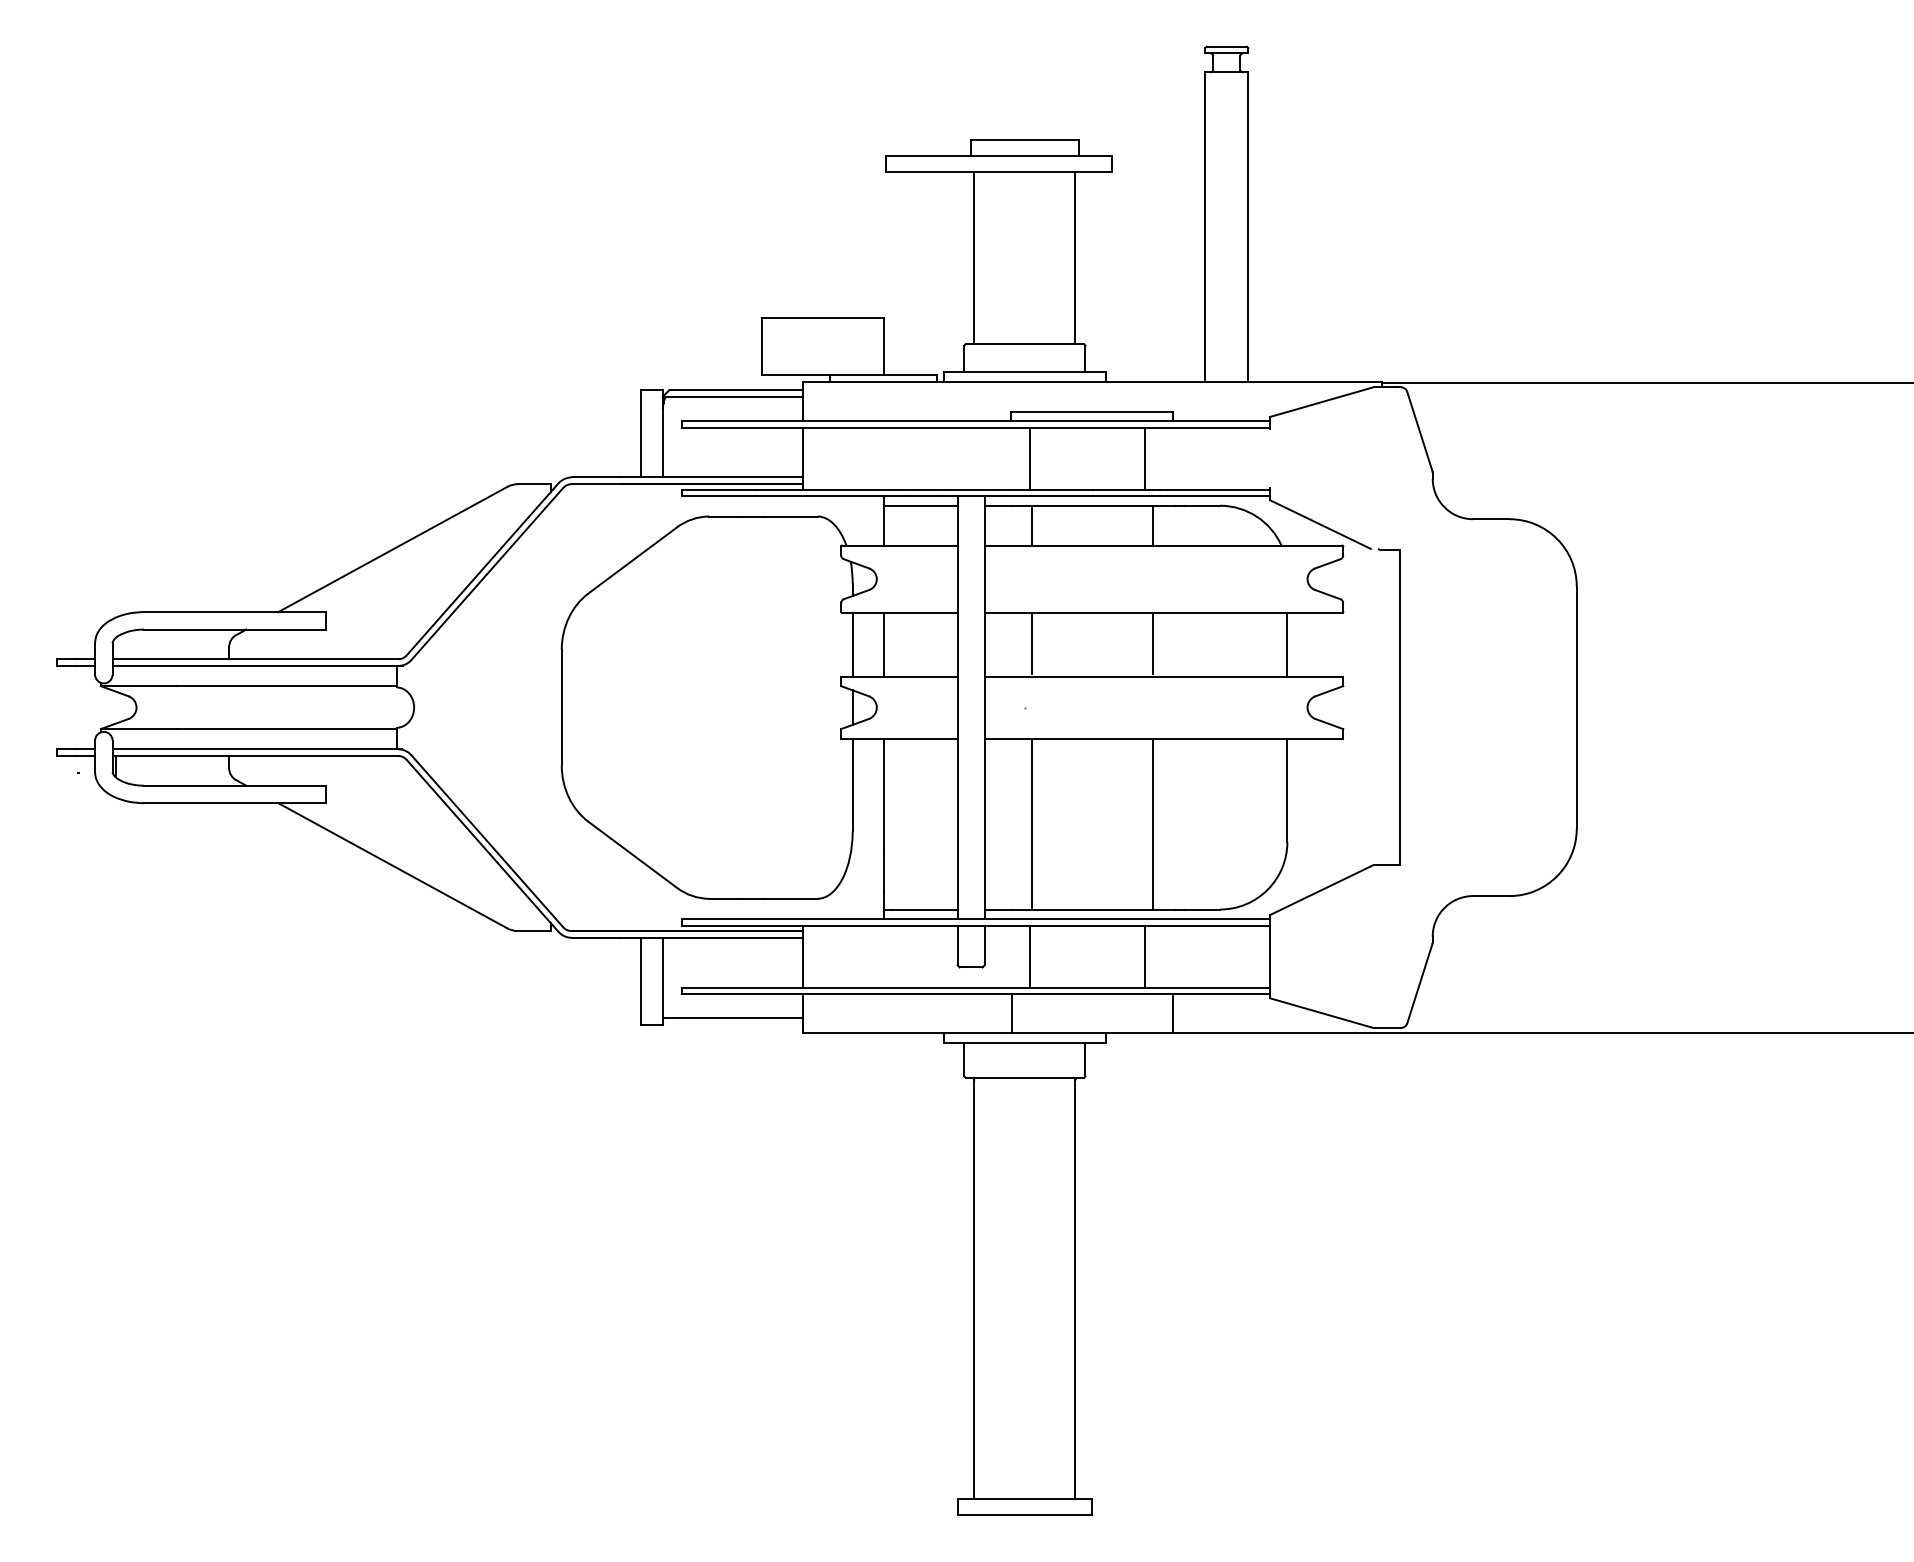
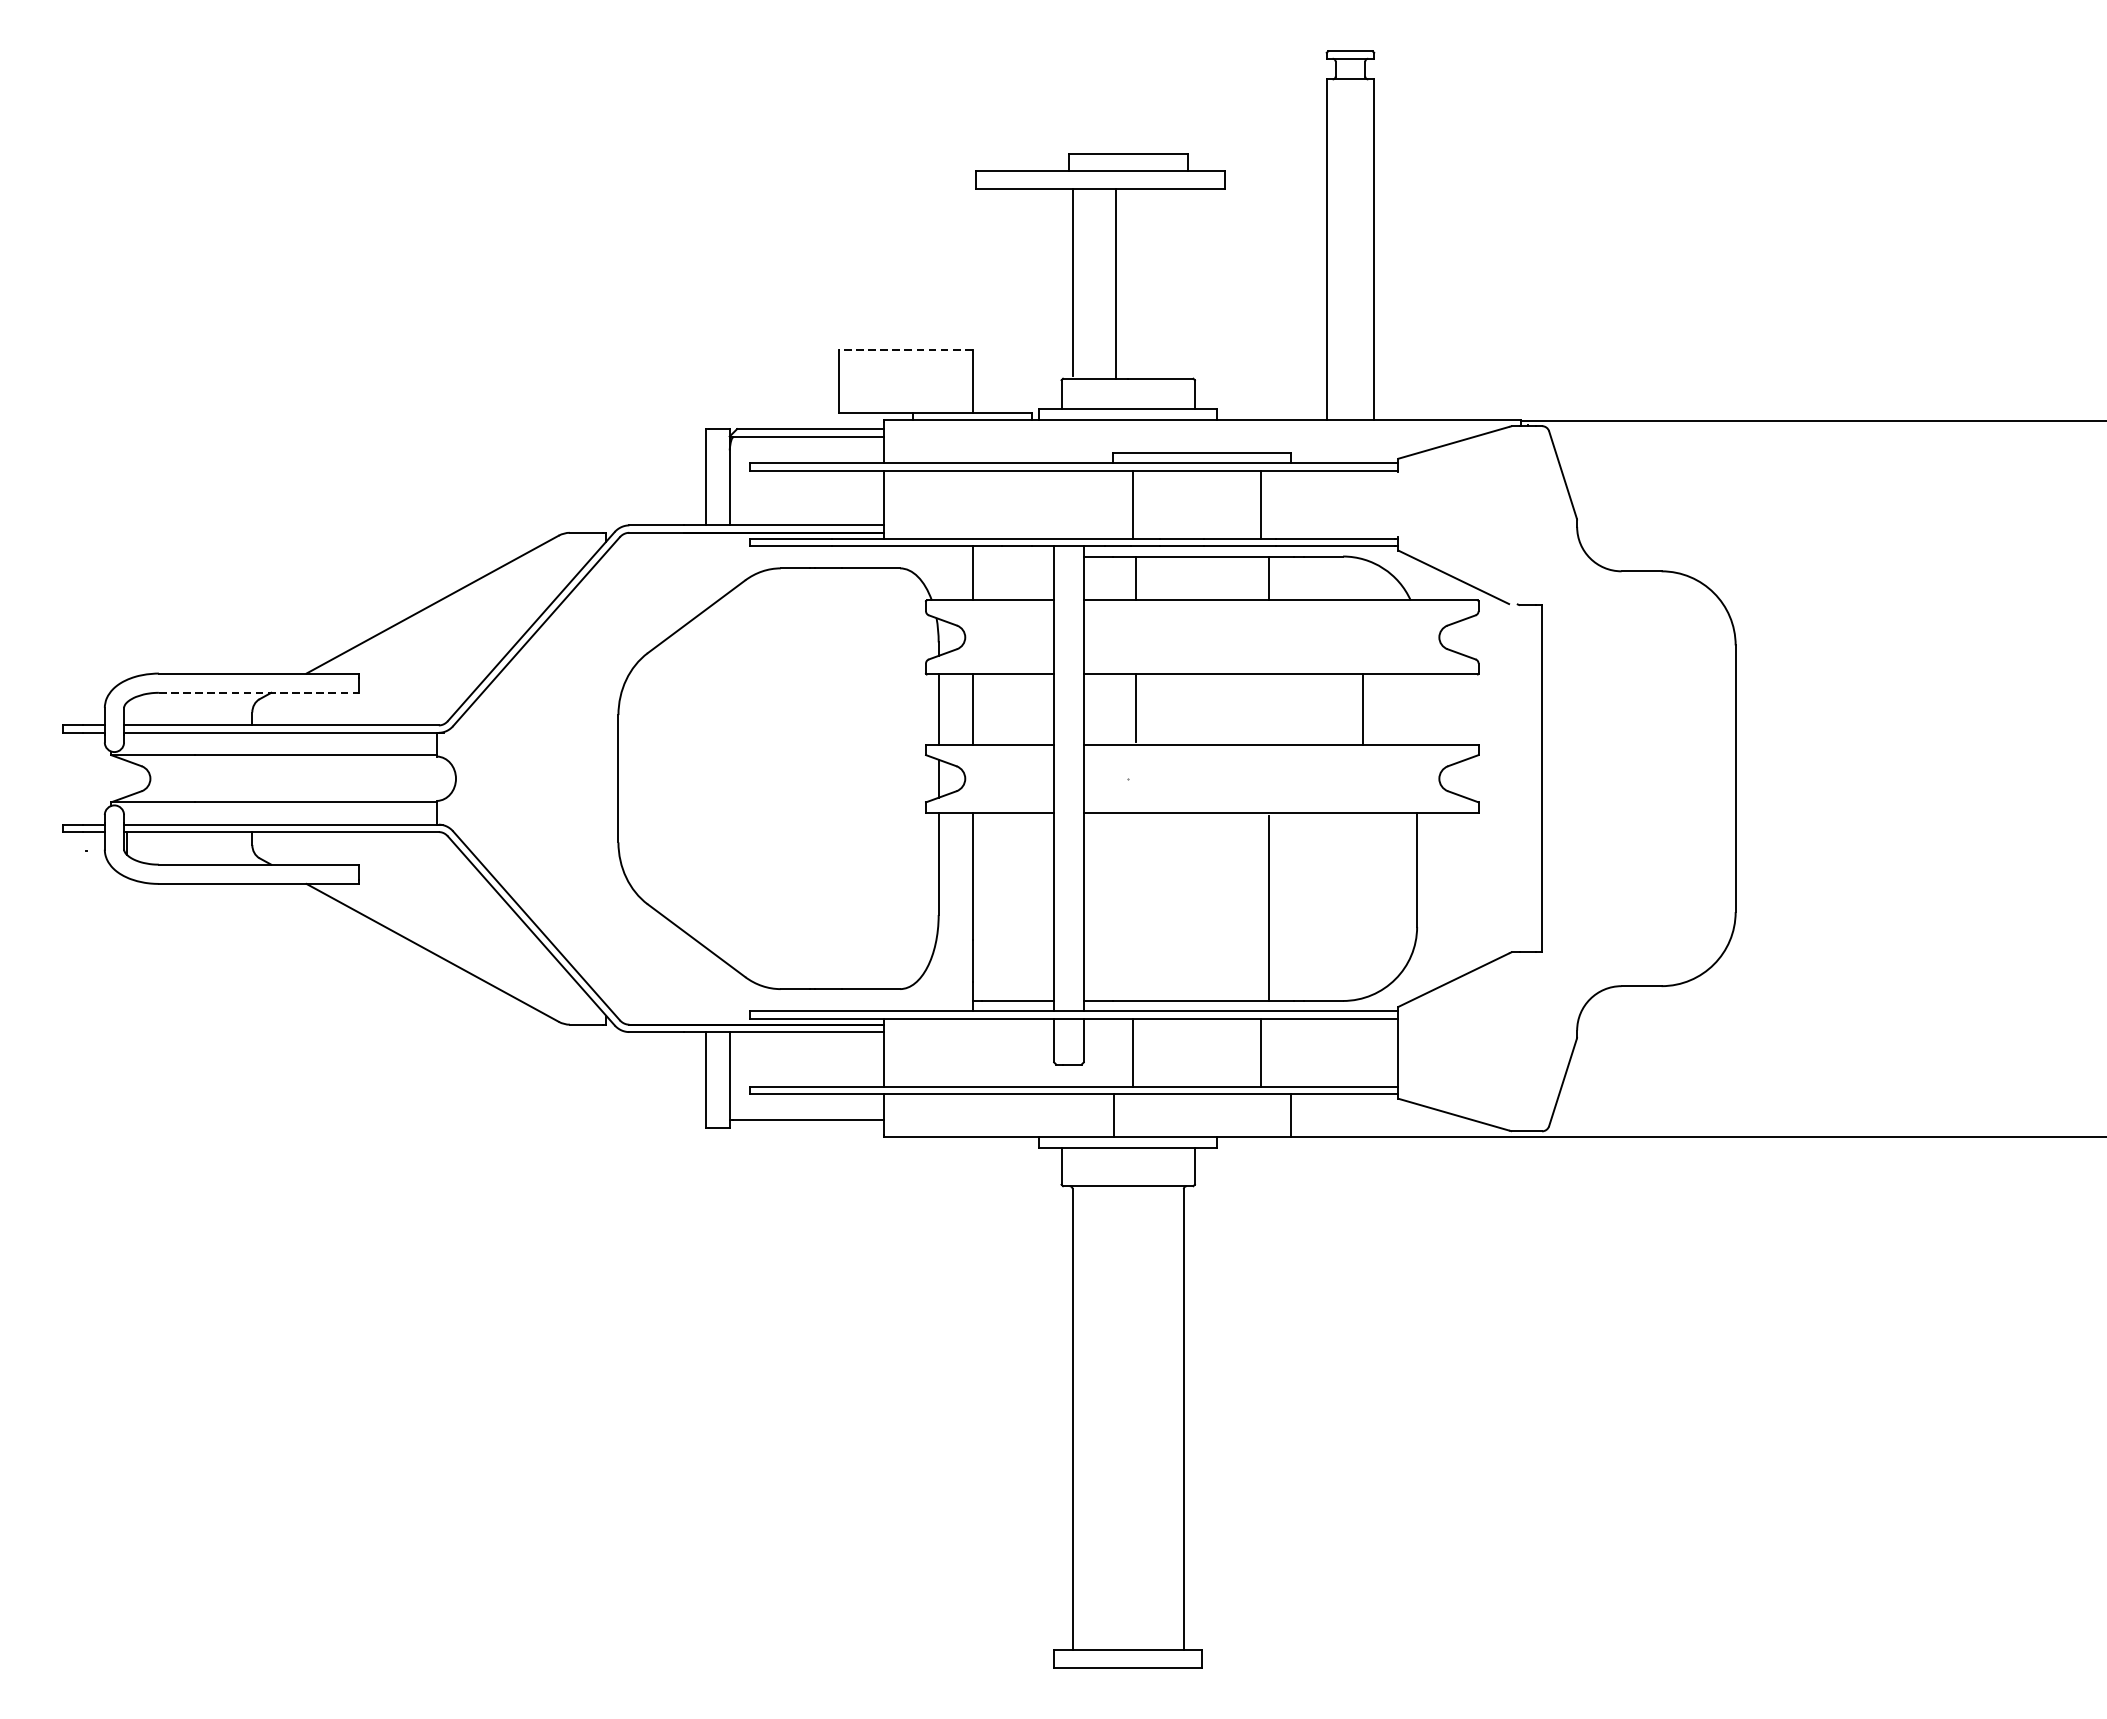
line: (1075, 257) -> (1115, 283), moved
line: (823, 317) -> (906, 349), solid -> dashed
line: (920, 505) -> (1013, 556), removed
line: (235, 629) -> (259, 692), solid -> dashed
line: (1152, 642) -> (1268, 707), removed
line: (1287, 644) -> (1363, 709), moved
line: (1031, 825) -> (1135, 908), removed

